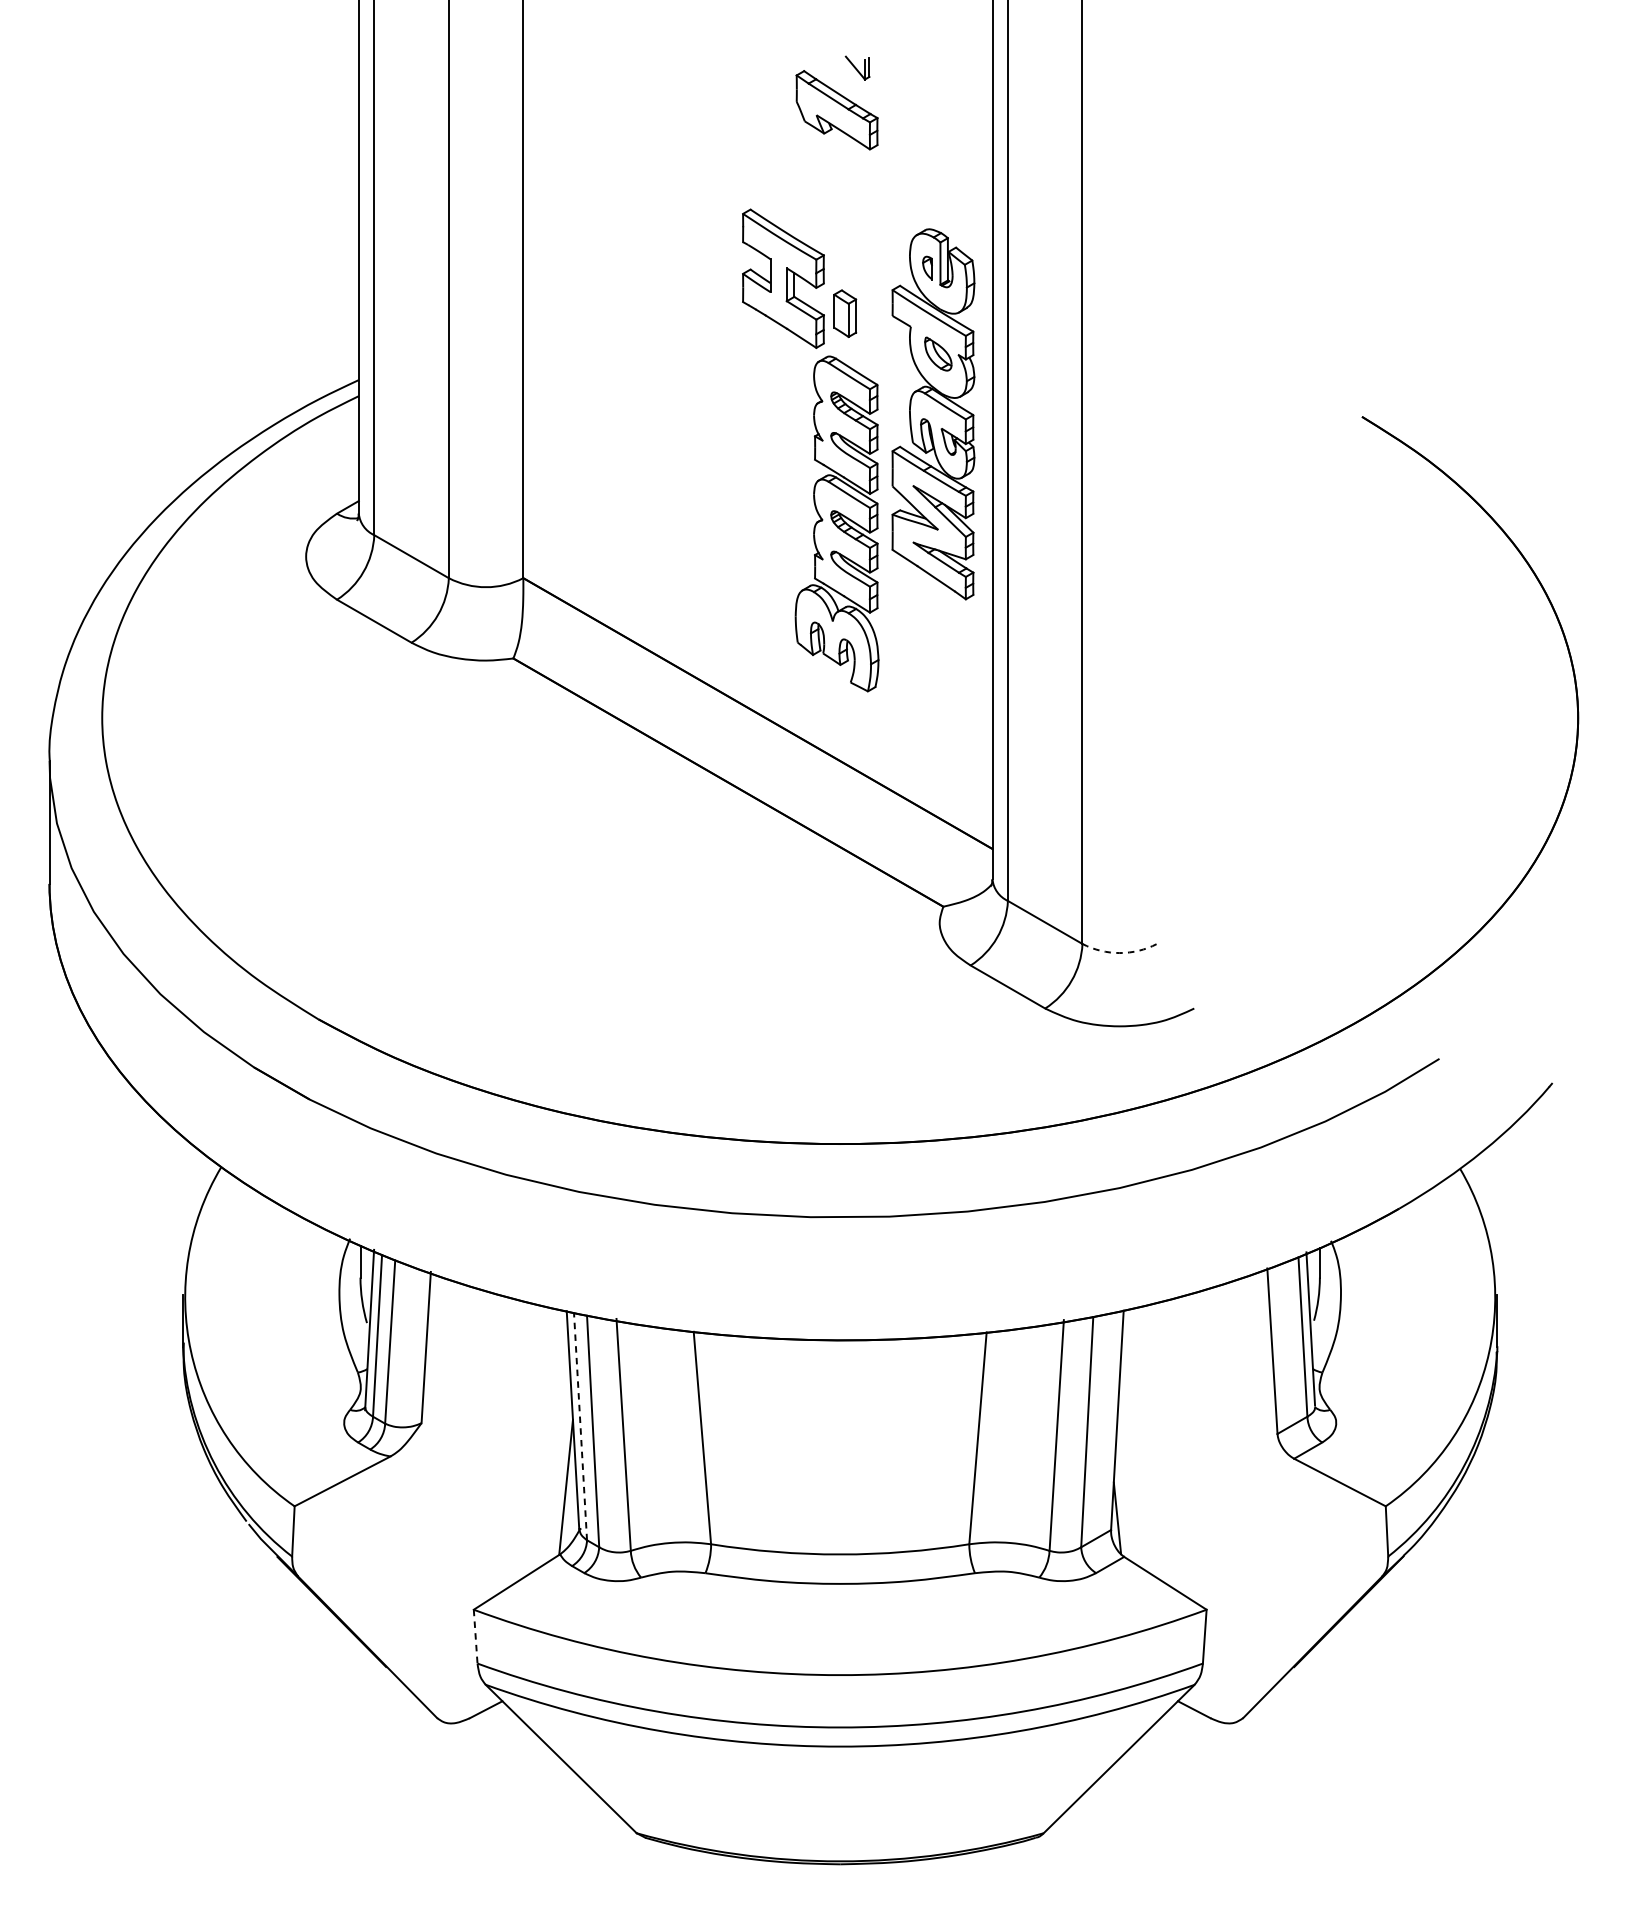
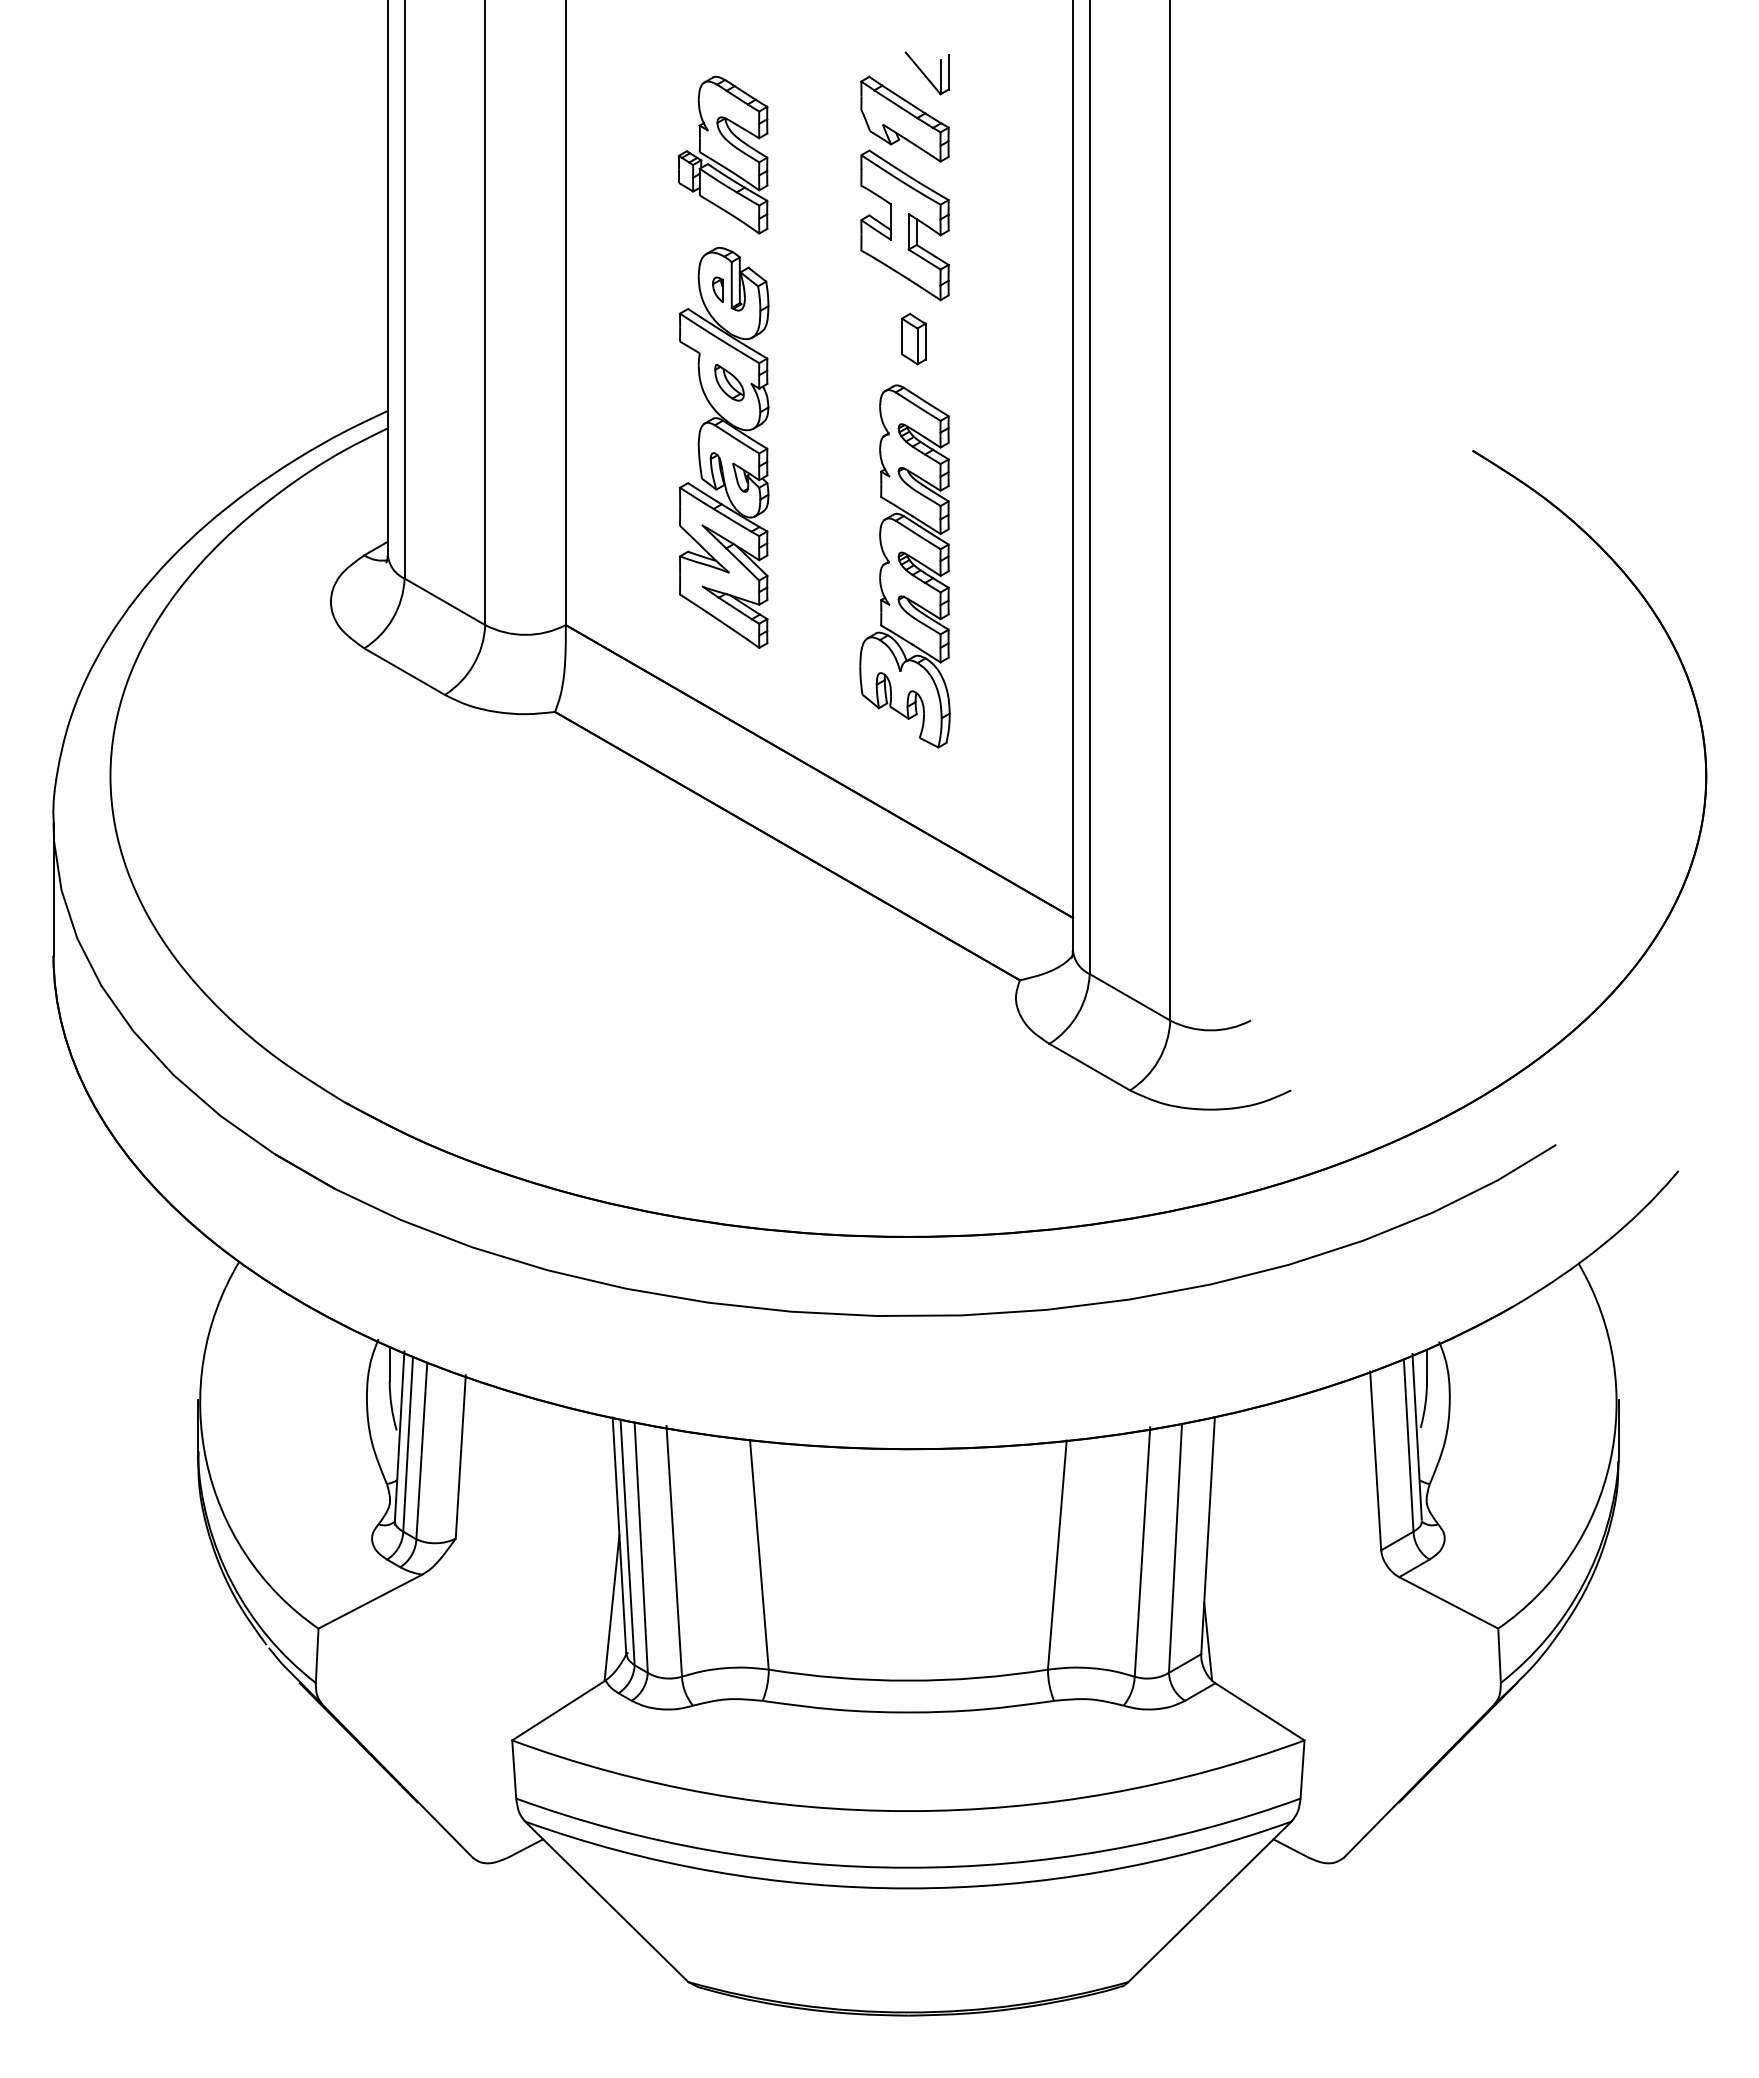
part: (856, 68) -> (926, 73), size x1.67
part: (668, 142) -> (722, 154), added
part: (782, 278) -> (904, 225), moved
part: (933, 413) -> (724, 447), moved
arc: (1119, 953) -> (1210, 1030), dashed -> solid
line: (580, 1426) -> (627, 1542), dashed -> solid
line: (475, 1637) -> (514, 1770), dashed -> solid

